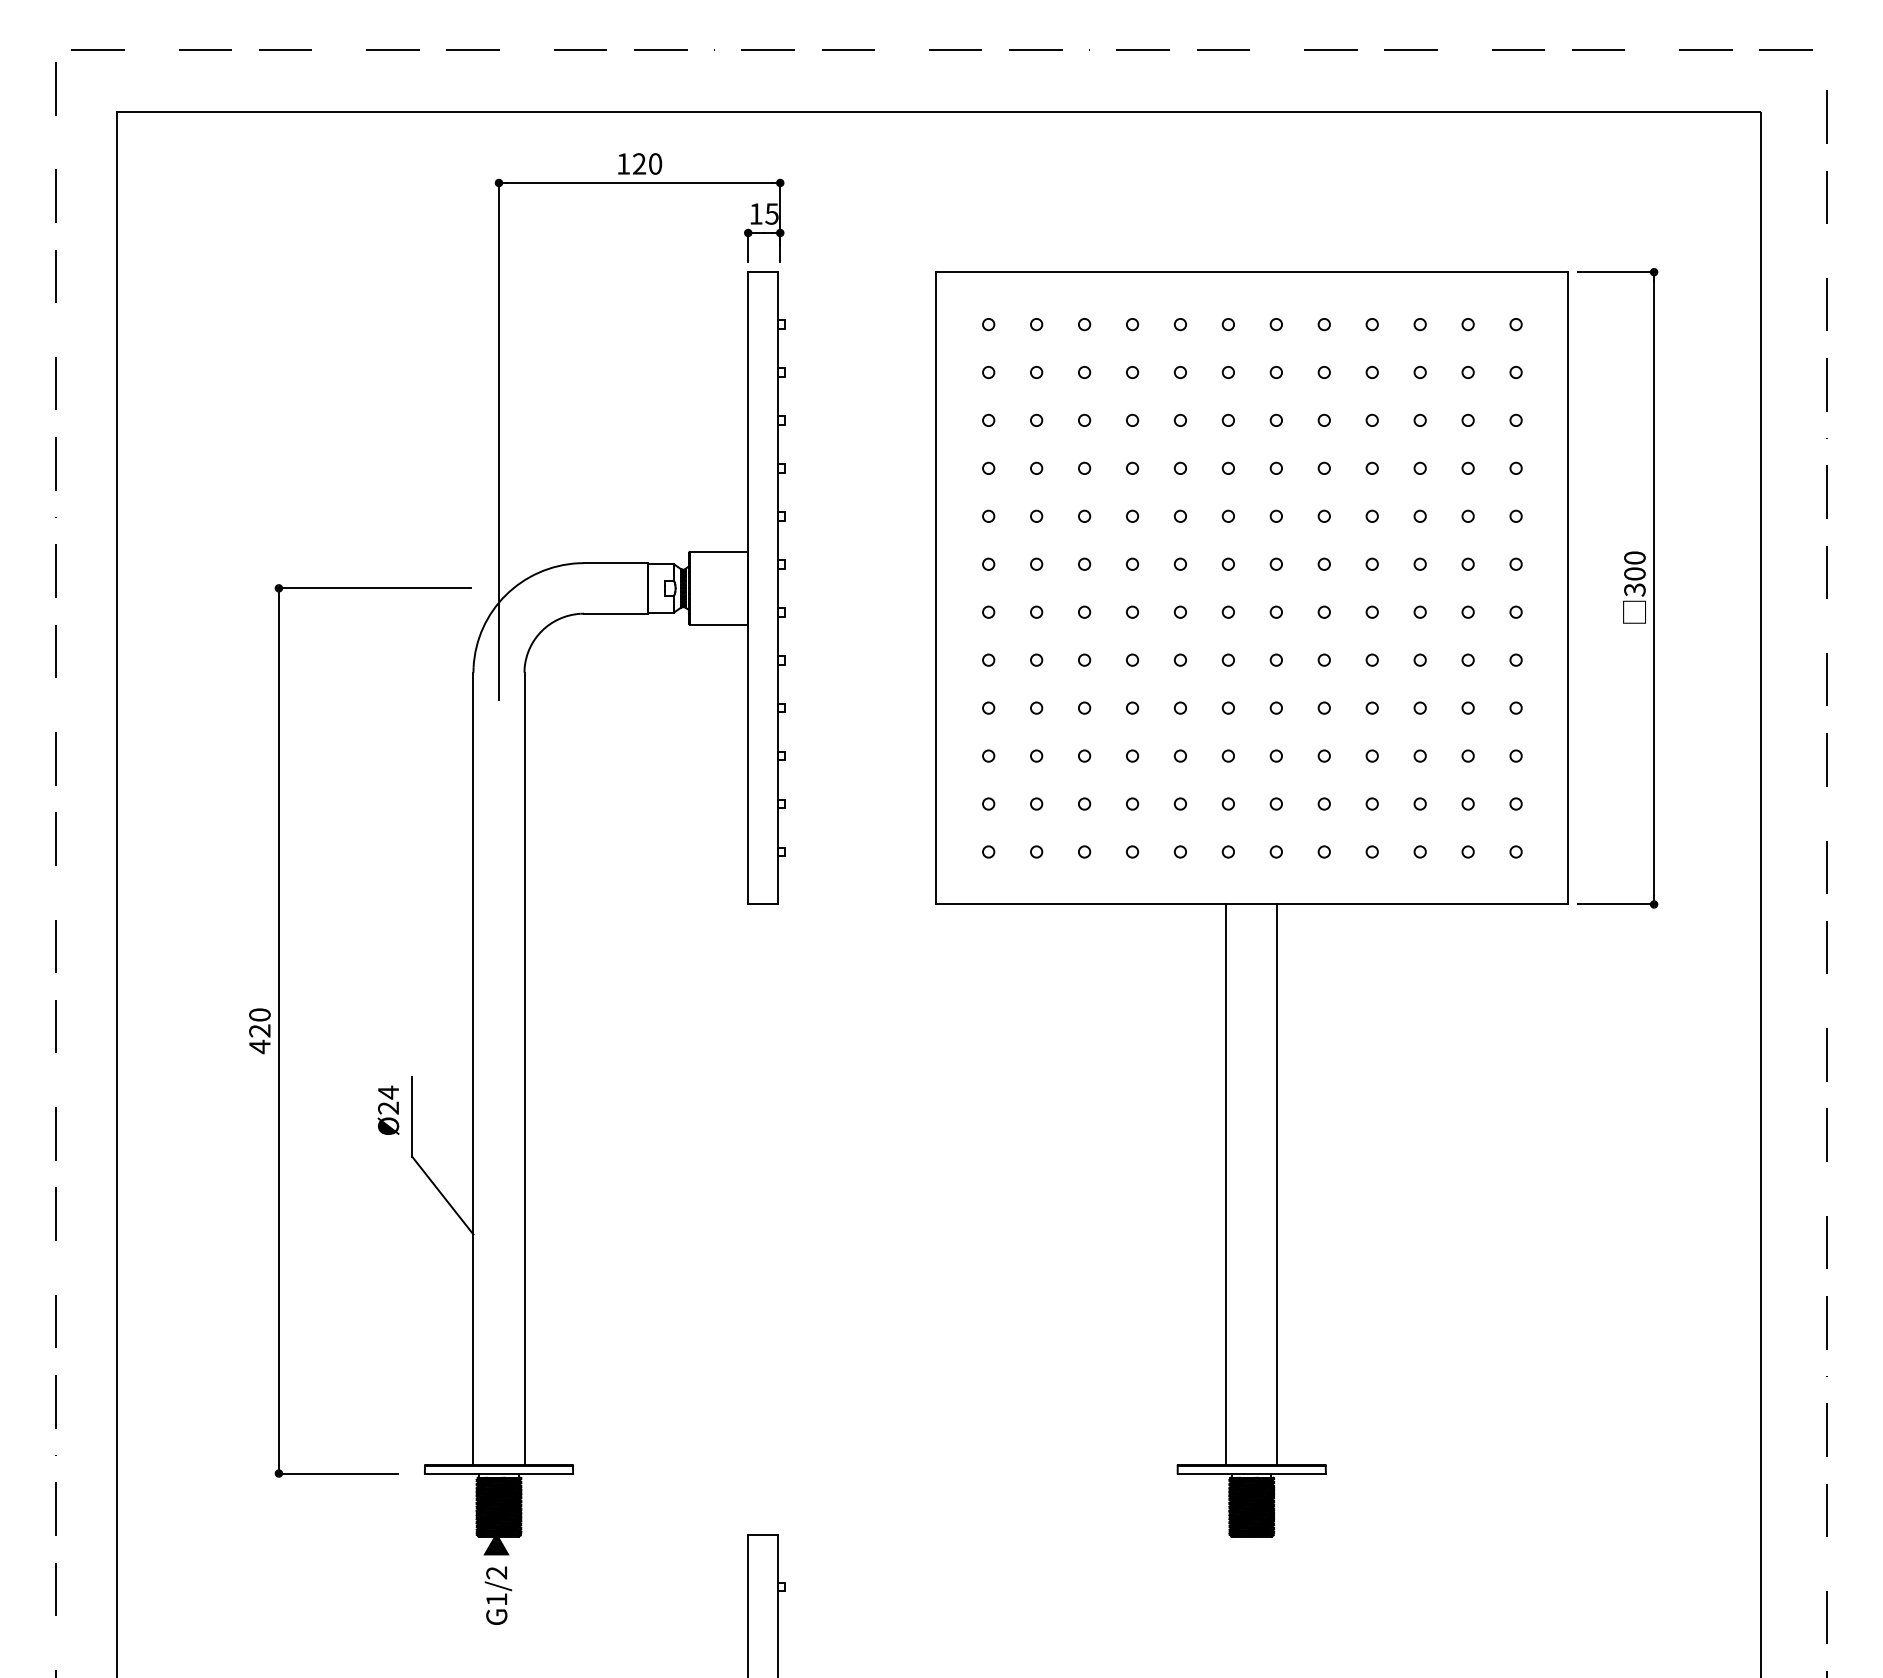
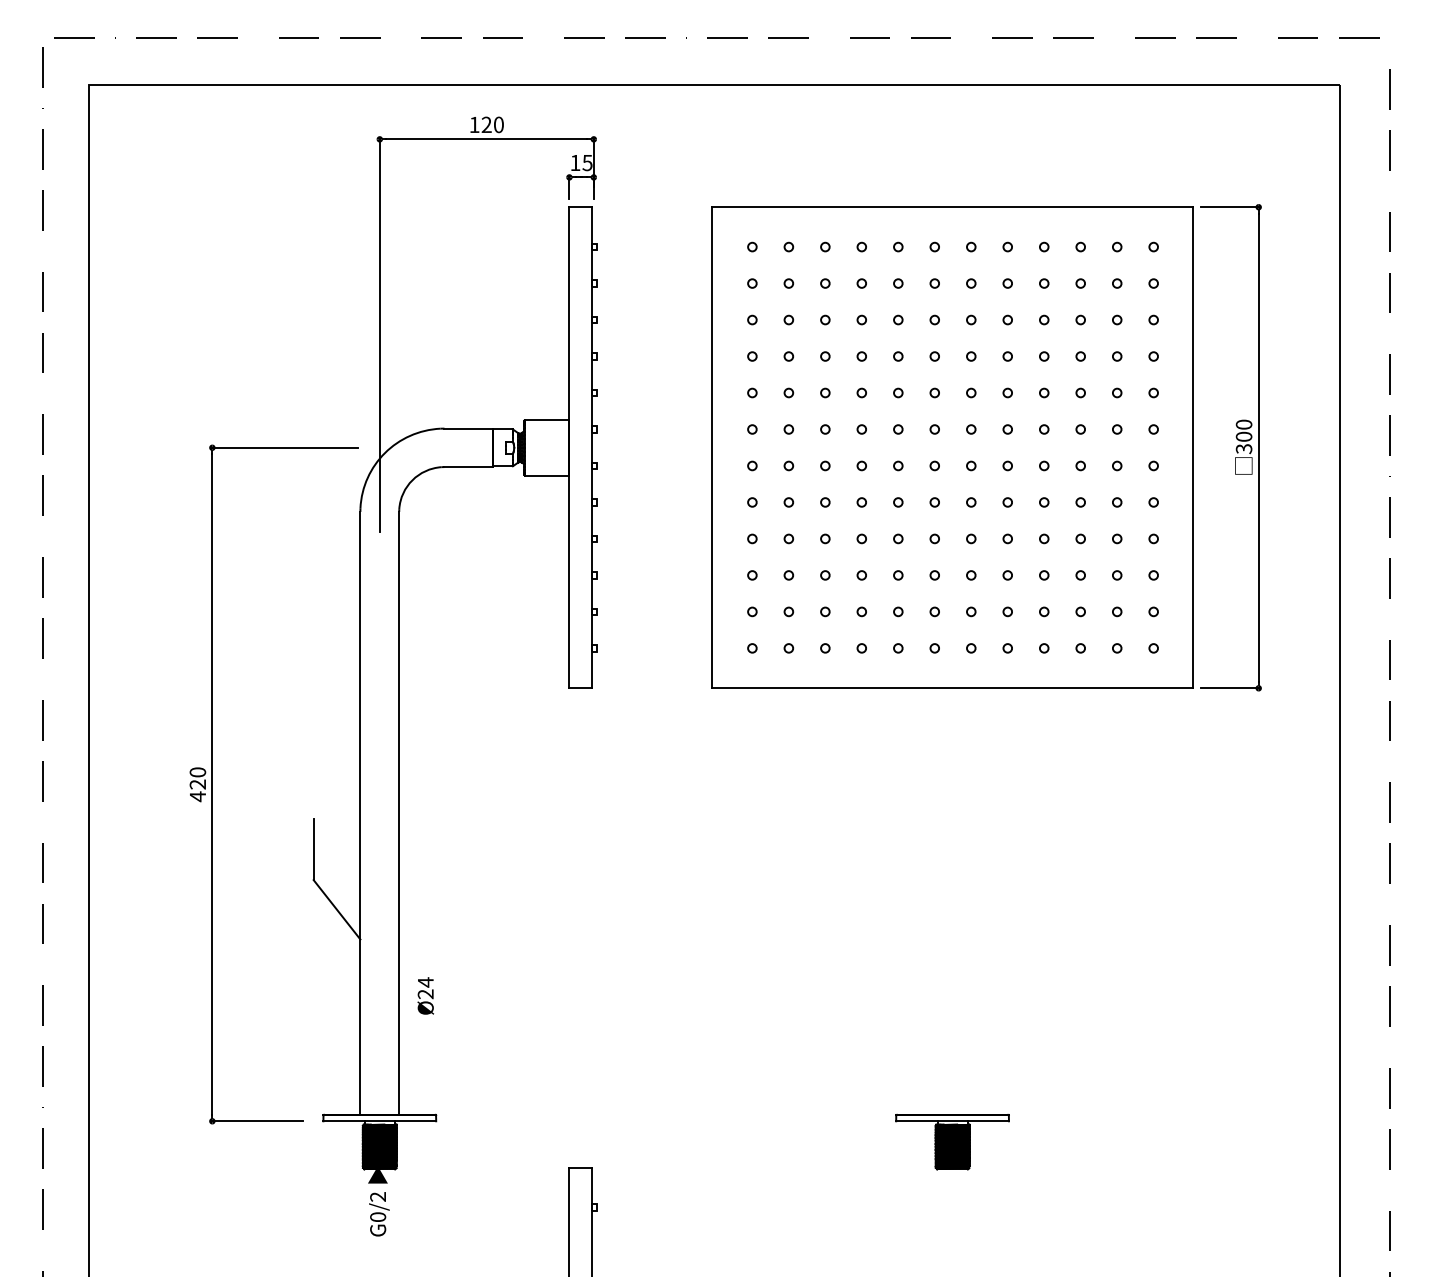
text: (388, 1109) -> (425, 995), moved
line: (1226, 1184) -> (933, 901), removed
line: (1277, 1184) -> (972, 901), removed
text: (497, 1598) -> (378, 1216), G1/2 -> G0/2

